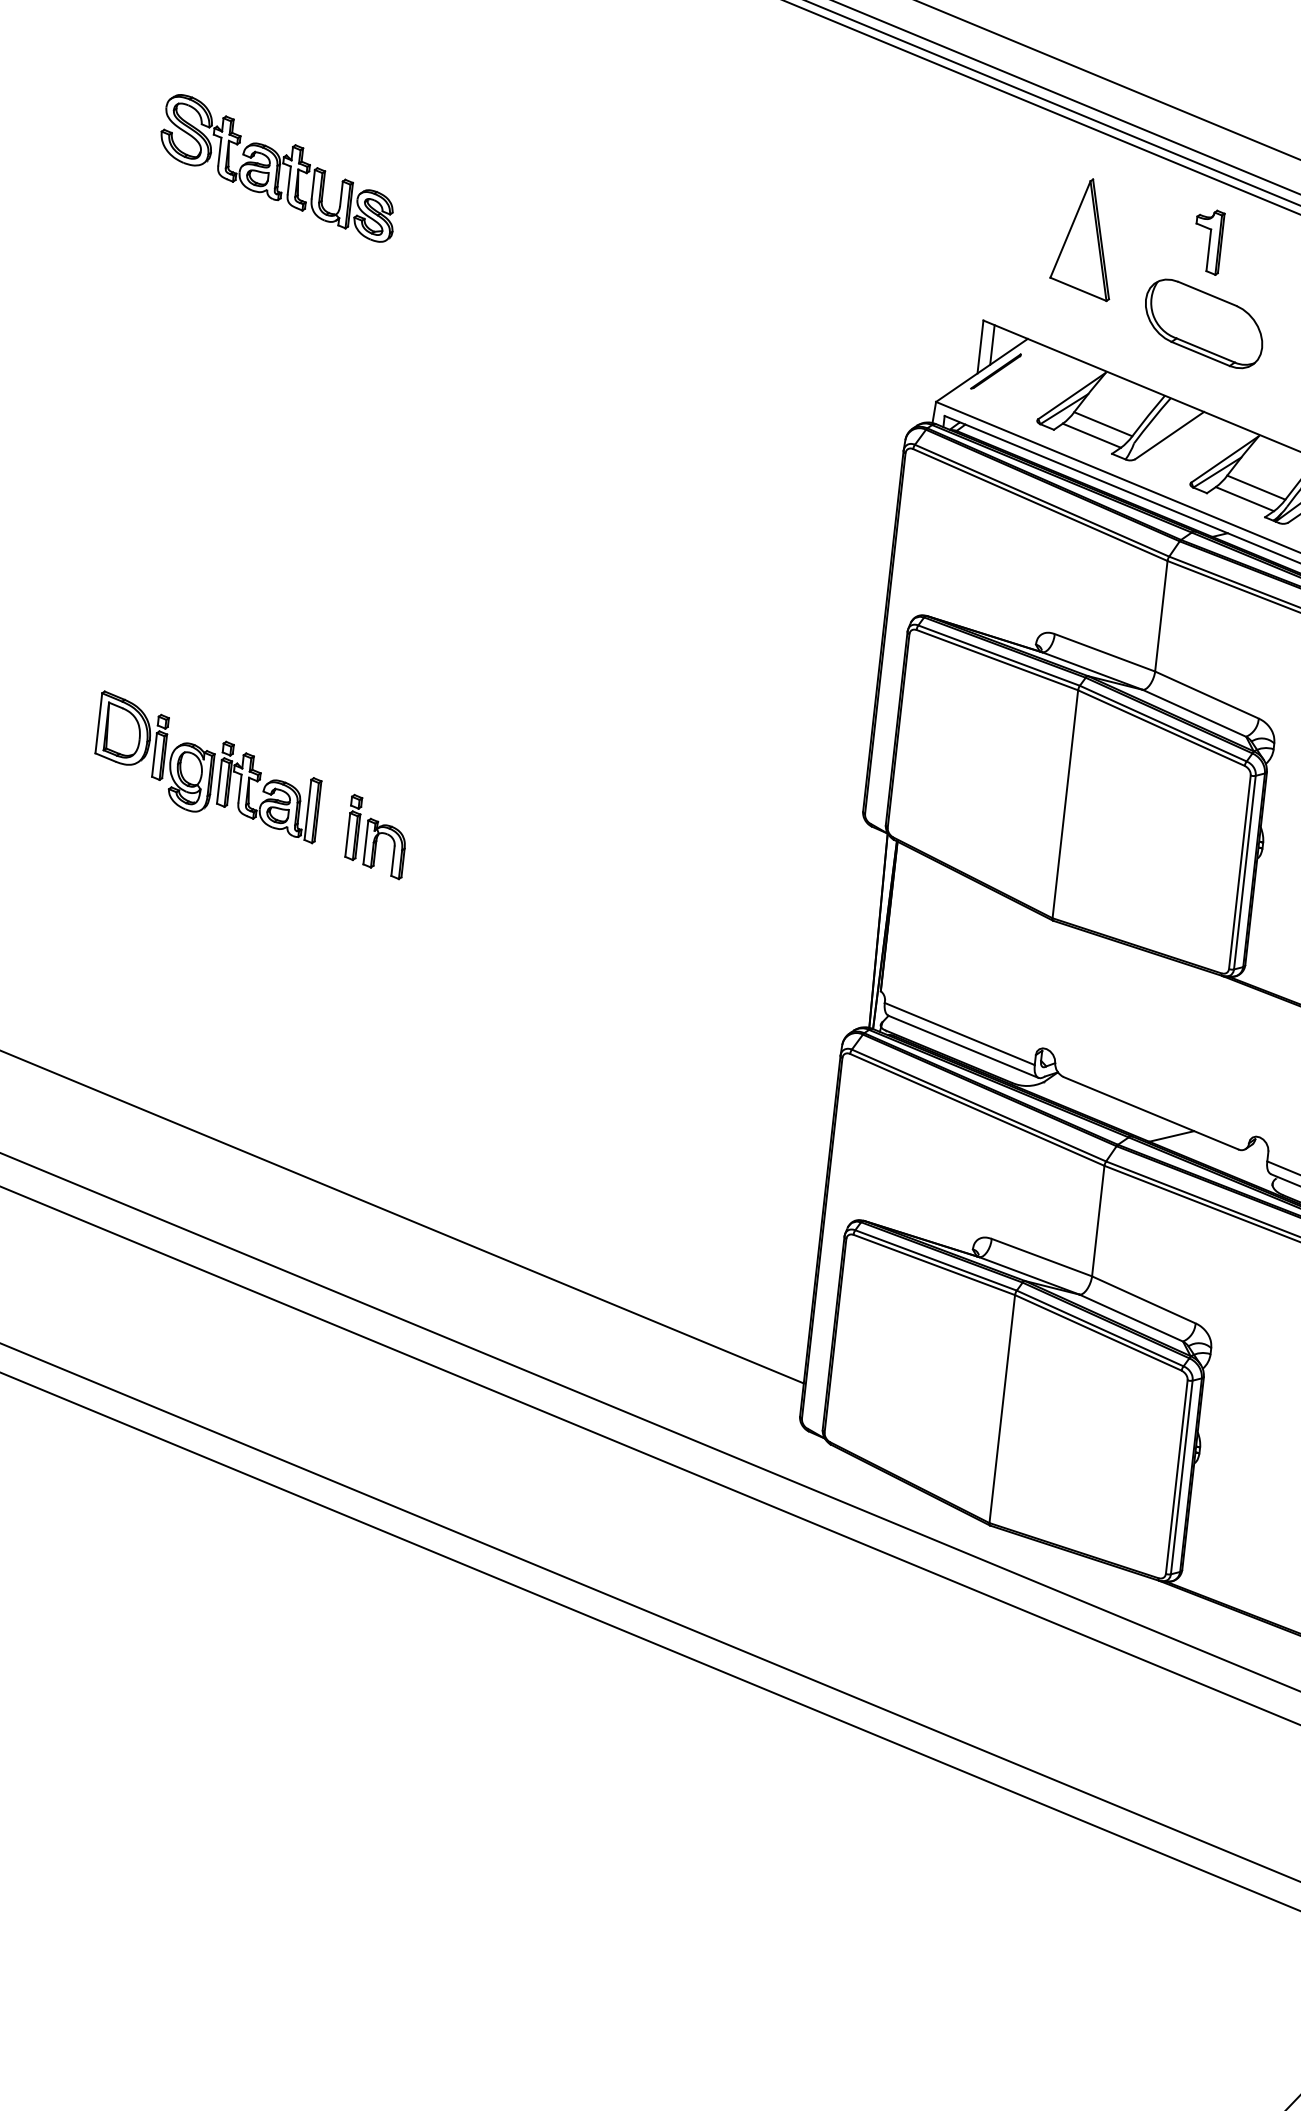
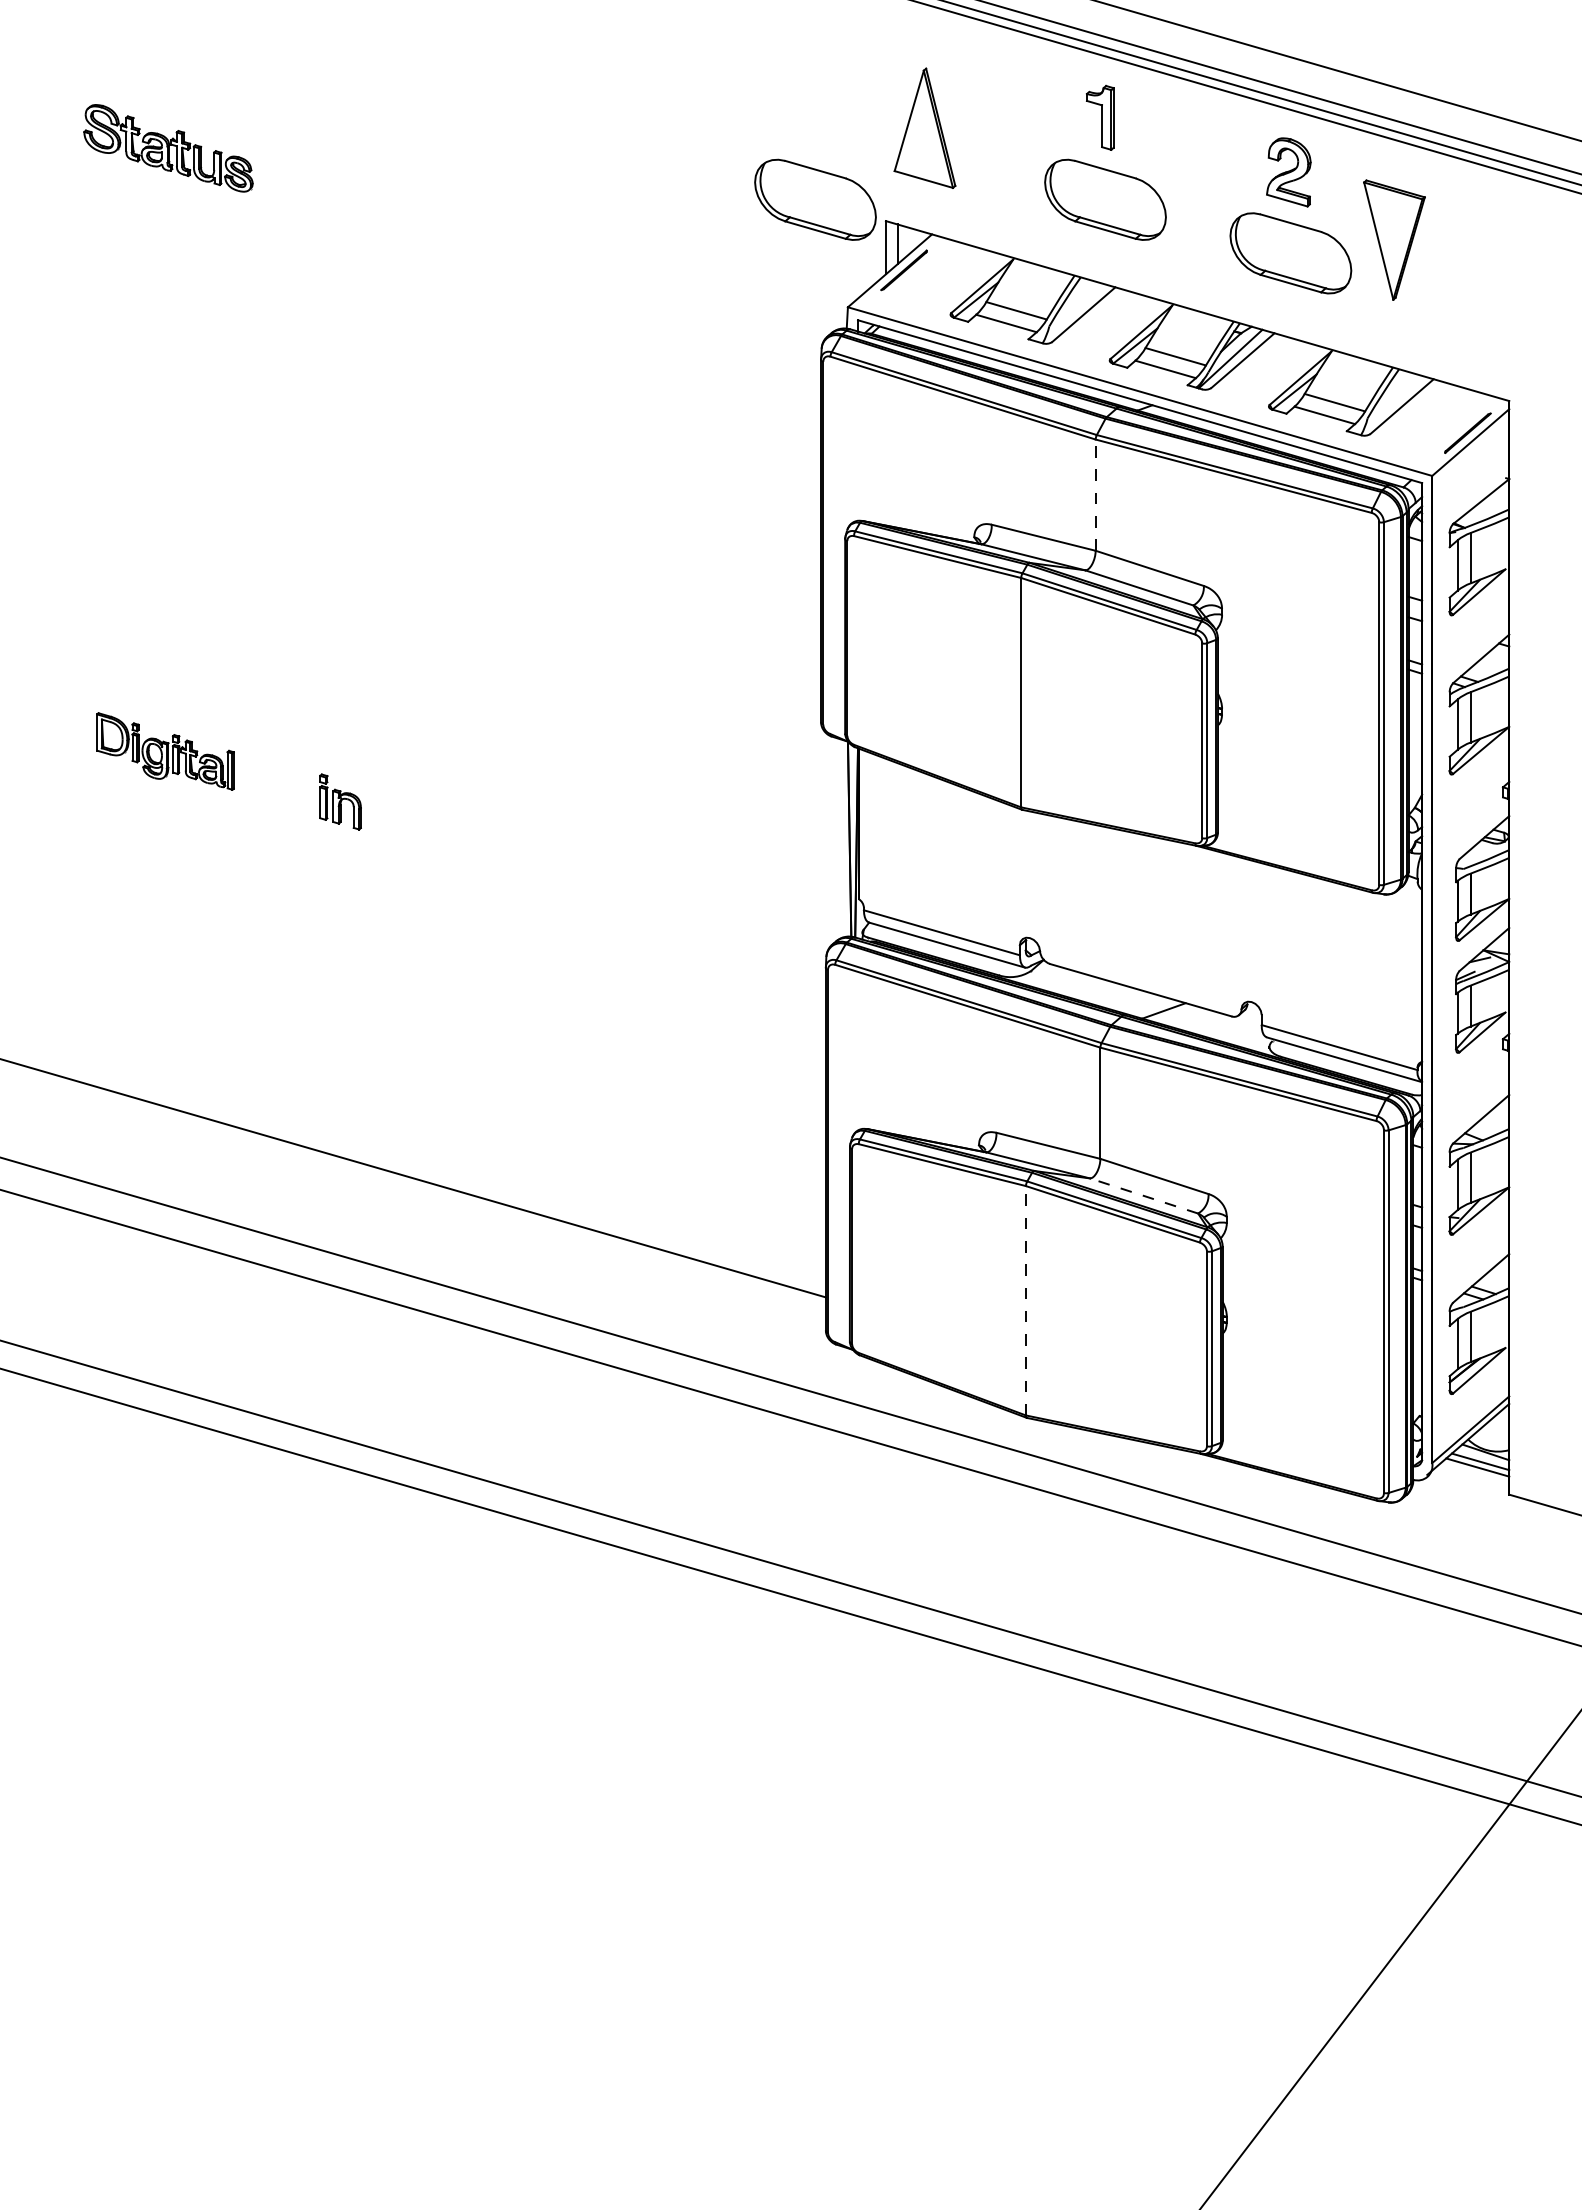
part: (278, 168) -> (168, 148), size x0.7
part: (1084, 237) -> (924, 127), moved
part: (915, 291) -> (815, 199), added
line: (1161, 616) -> (1095, 495), solid -> dashed
part: (208, 767) -> (165, 751), size x0.6
part: (376, 836) -> (340, 801), size x0.7
line: (1131, 1317) -> (1144, 1195), solid -> dashed
line: (1001, 1408) -> (1025, 1300), solid -> dashed

